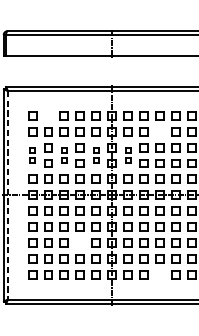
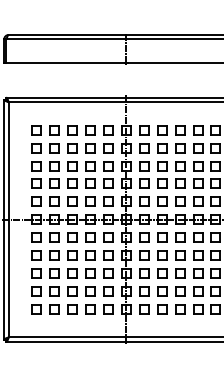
part: (48, 116) -> (54, 130), added
part: (160, 132) -> (180, 148), added
part: (32, 155) -> (36, 174), size x1.67
part: (64, 155) -> (72, 174), size x1.67
part: (96, 155) -> (108, 174), size x1.67
part: (128, 155) -> (144, 174), size x1.67
line: (7, 195) -> (8, 219), dashed -> solid
part: (80, 243) -> (90, 273), added
part: (160, 275) -> (180, 309), added

